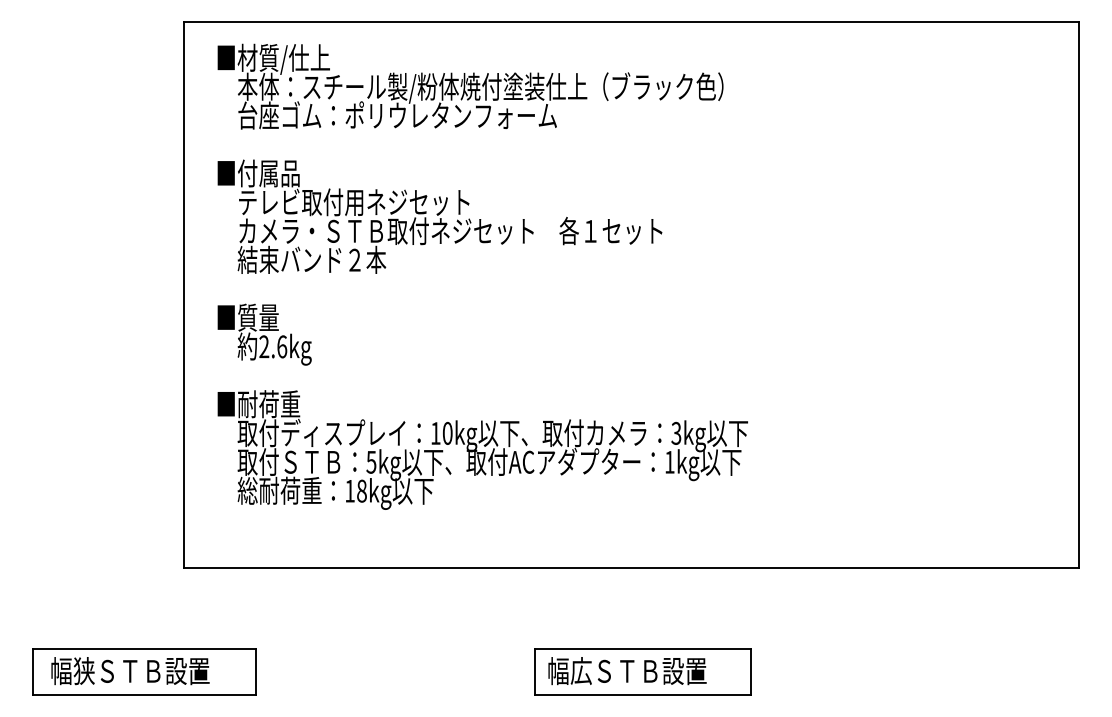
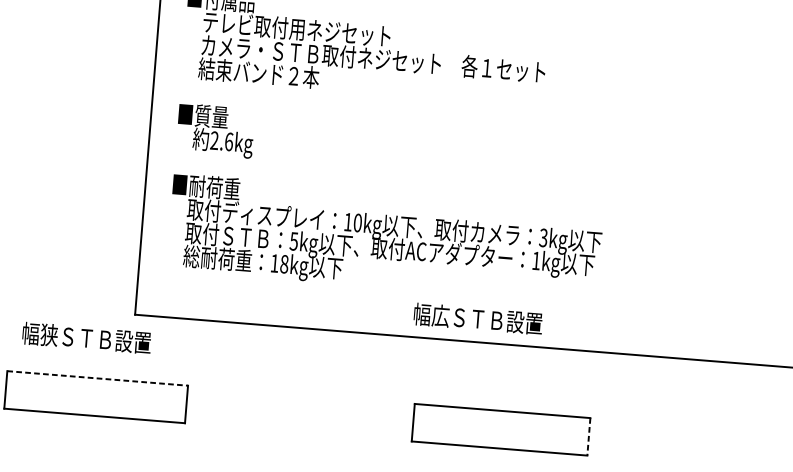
line: (145, 649) -> (98, 378), solid -> dashed
text: (130, 671) -> (86, 338), moved
text: (627, 671) -> (478, 319), moved
line: (751, 672) -> (588, 436), solid -> dashed

